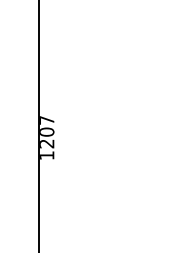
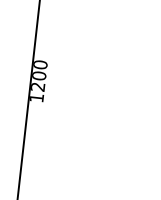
text: (47, 119) -> (41, 64), 1207 -> 1200

